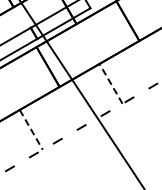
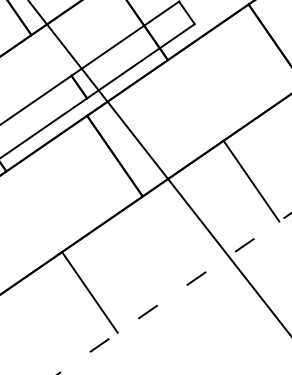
line: (111, 83) -> (252, 180), dashed -> solid
line: (31, 129) -> (90, 291), dashed -> solid

